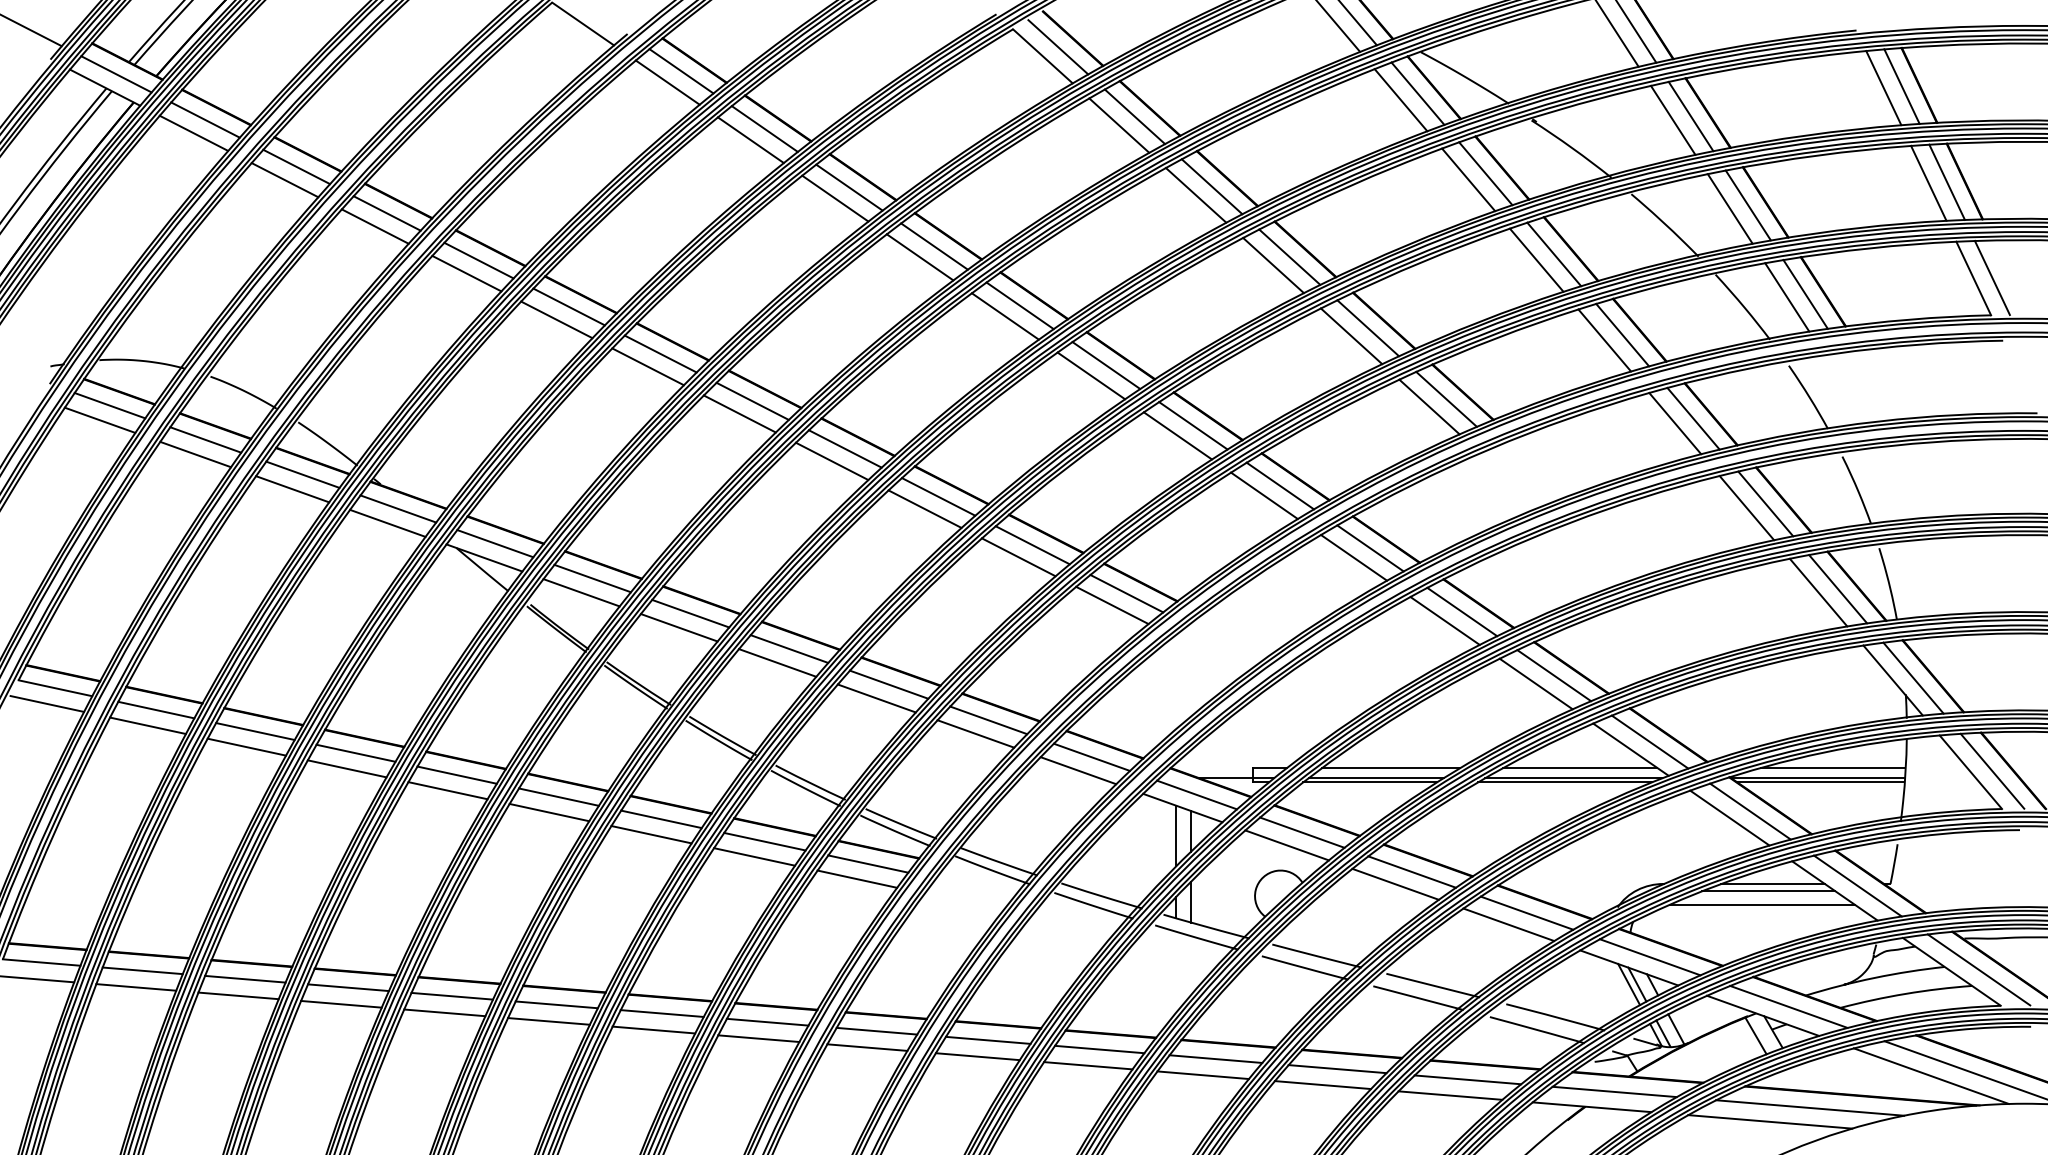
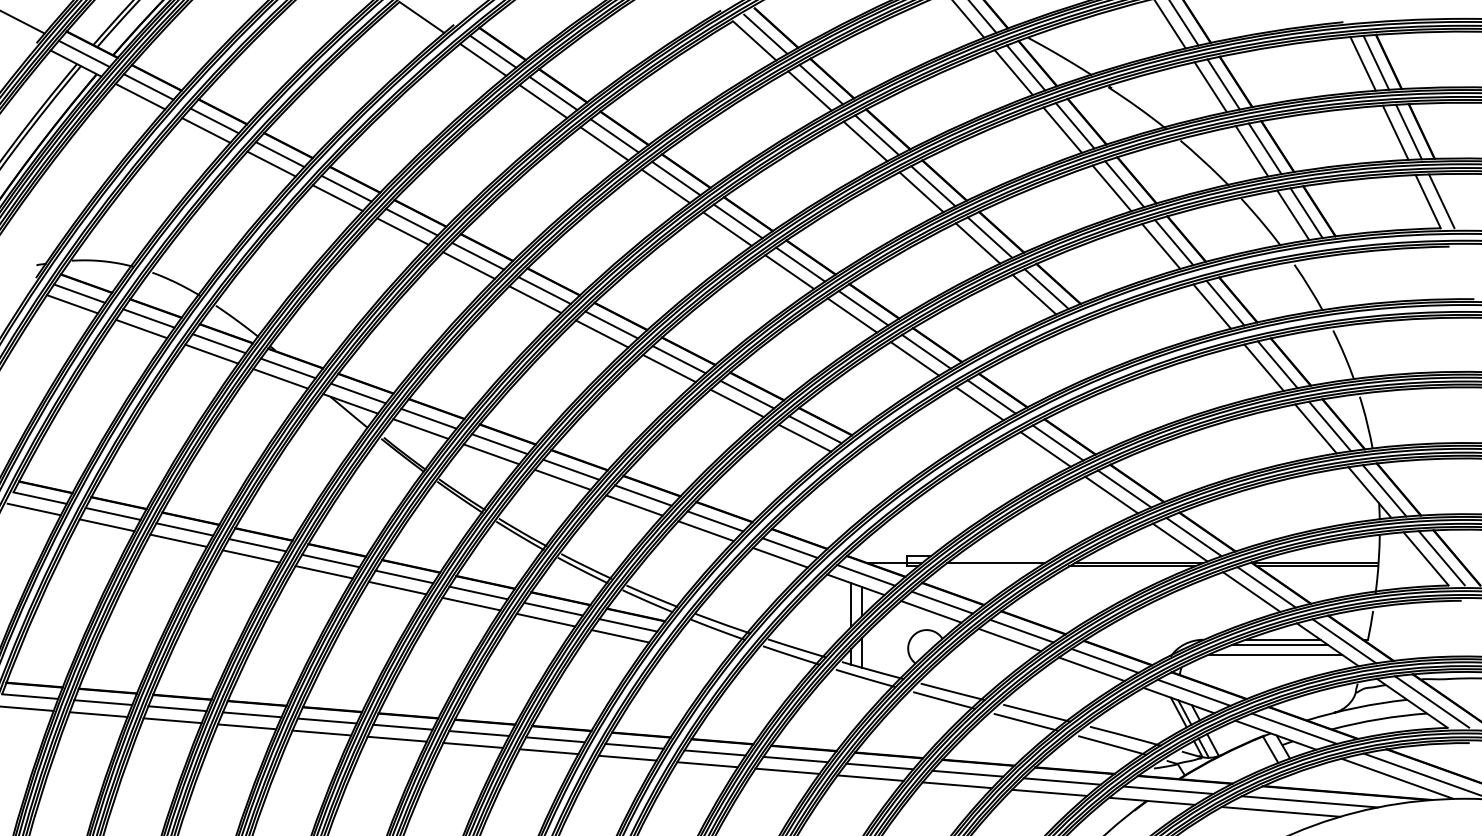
line: (1391, 767) -> (1006, 555), removed
line: (1580, 767) -> (1143, 555), removed
line: (1832, 767) -> (1326, 555), removed
line: (1369, 782) -> (991, 566), removed

